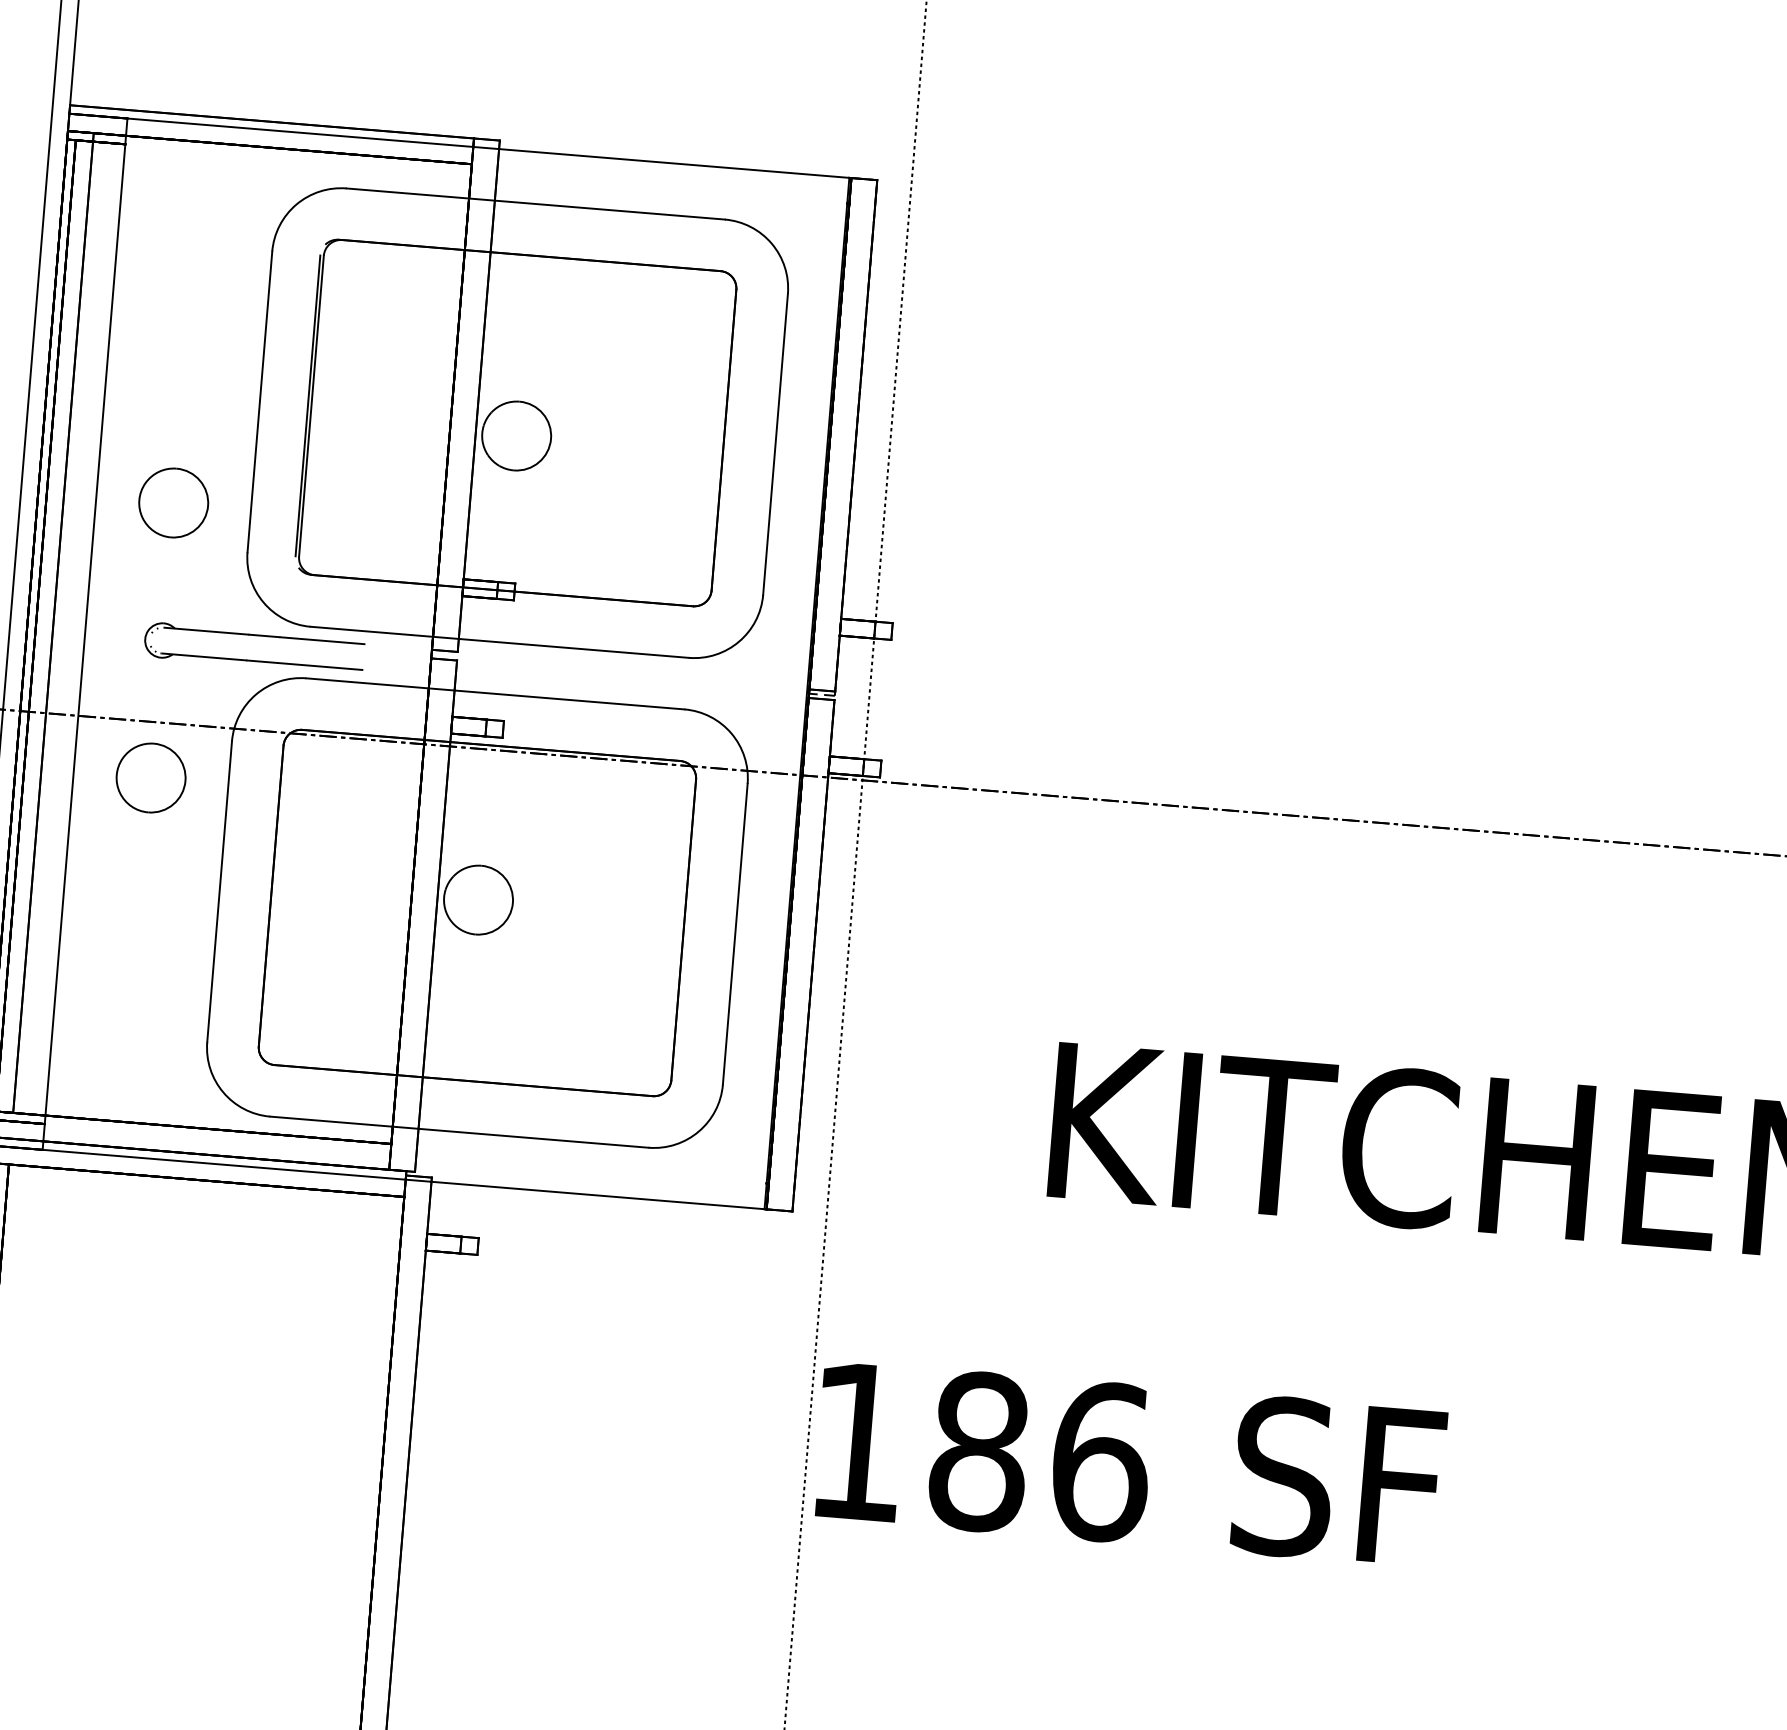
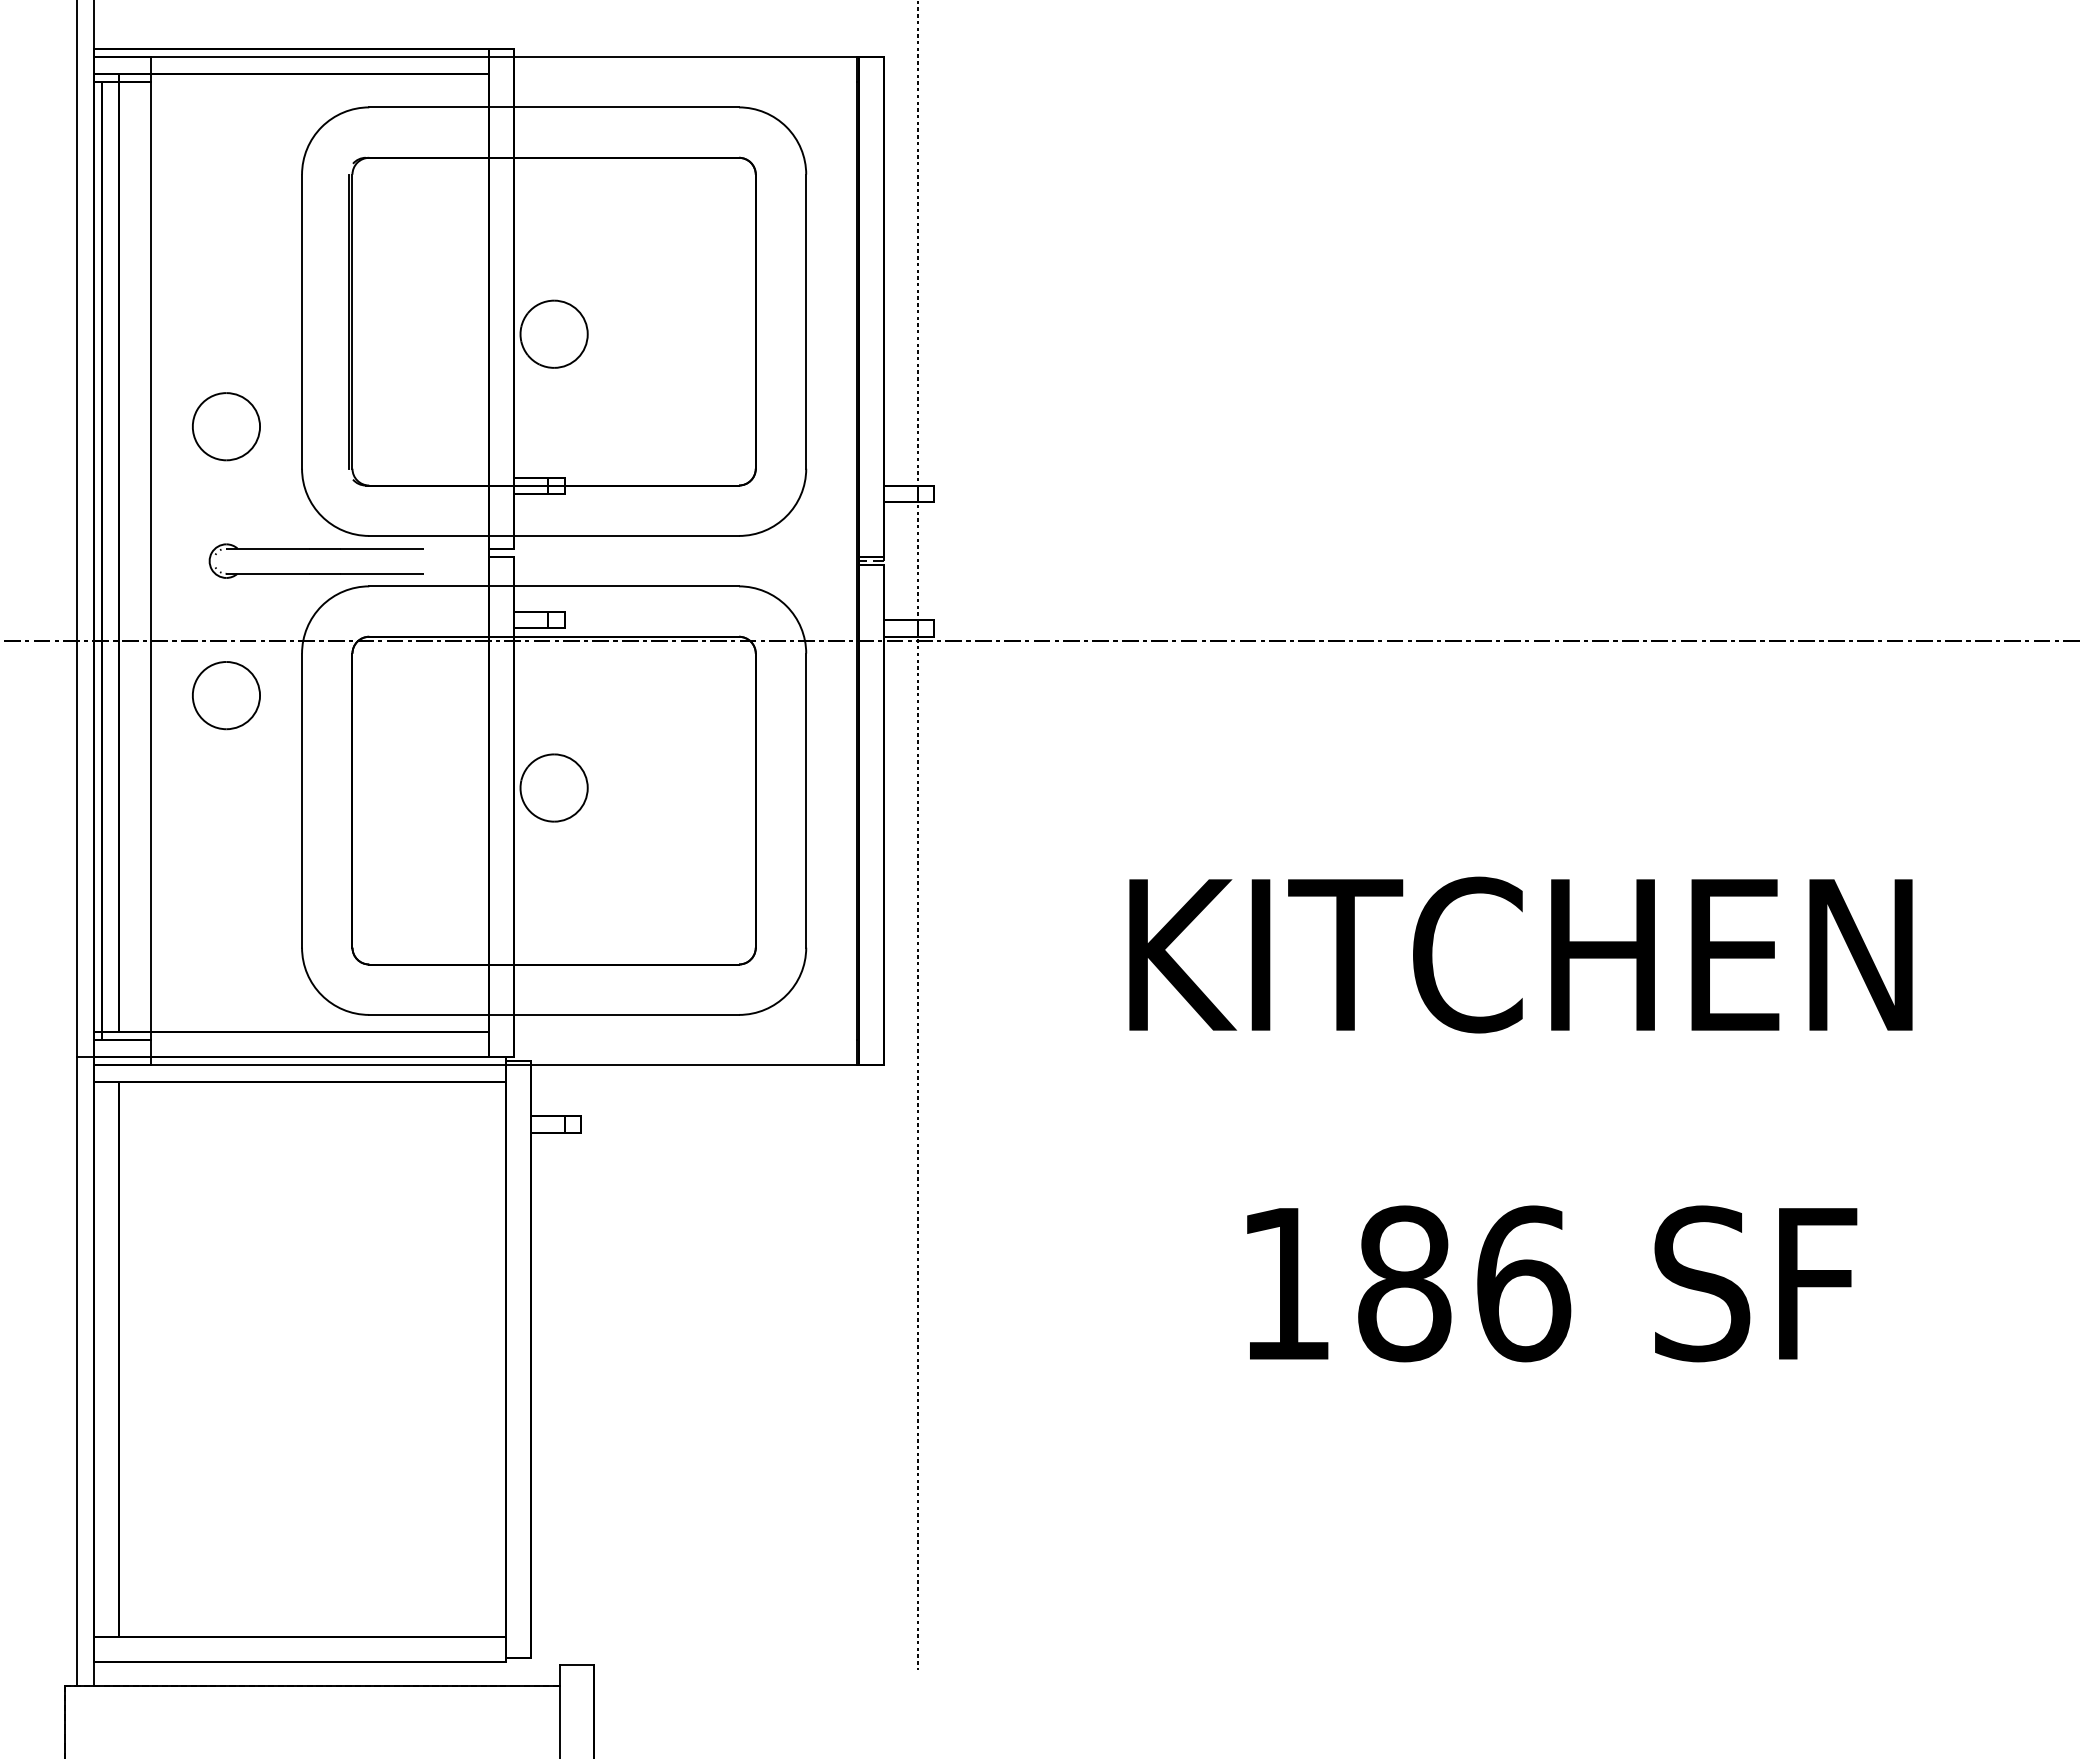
text: (1130, 1463) -> (1552, 1283), moved

